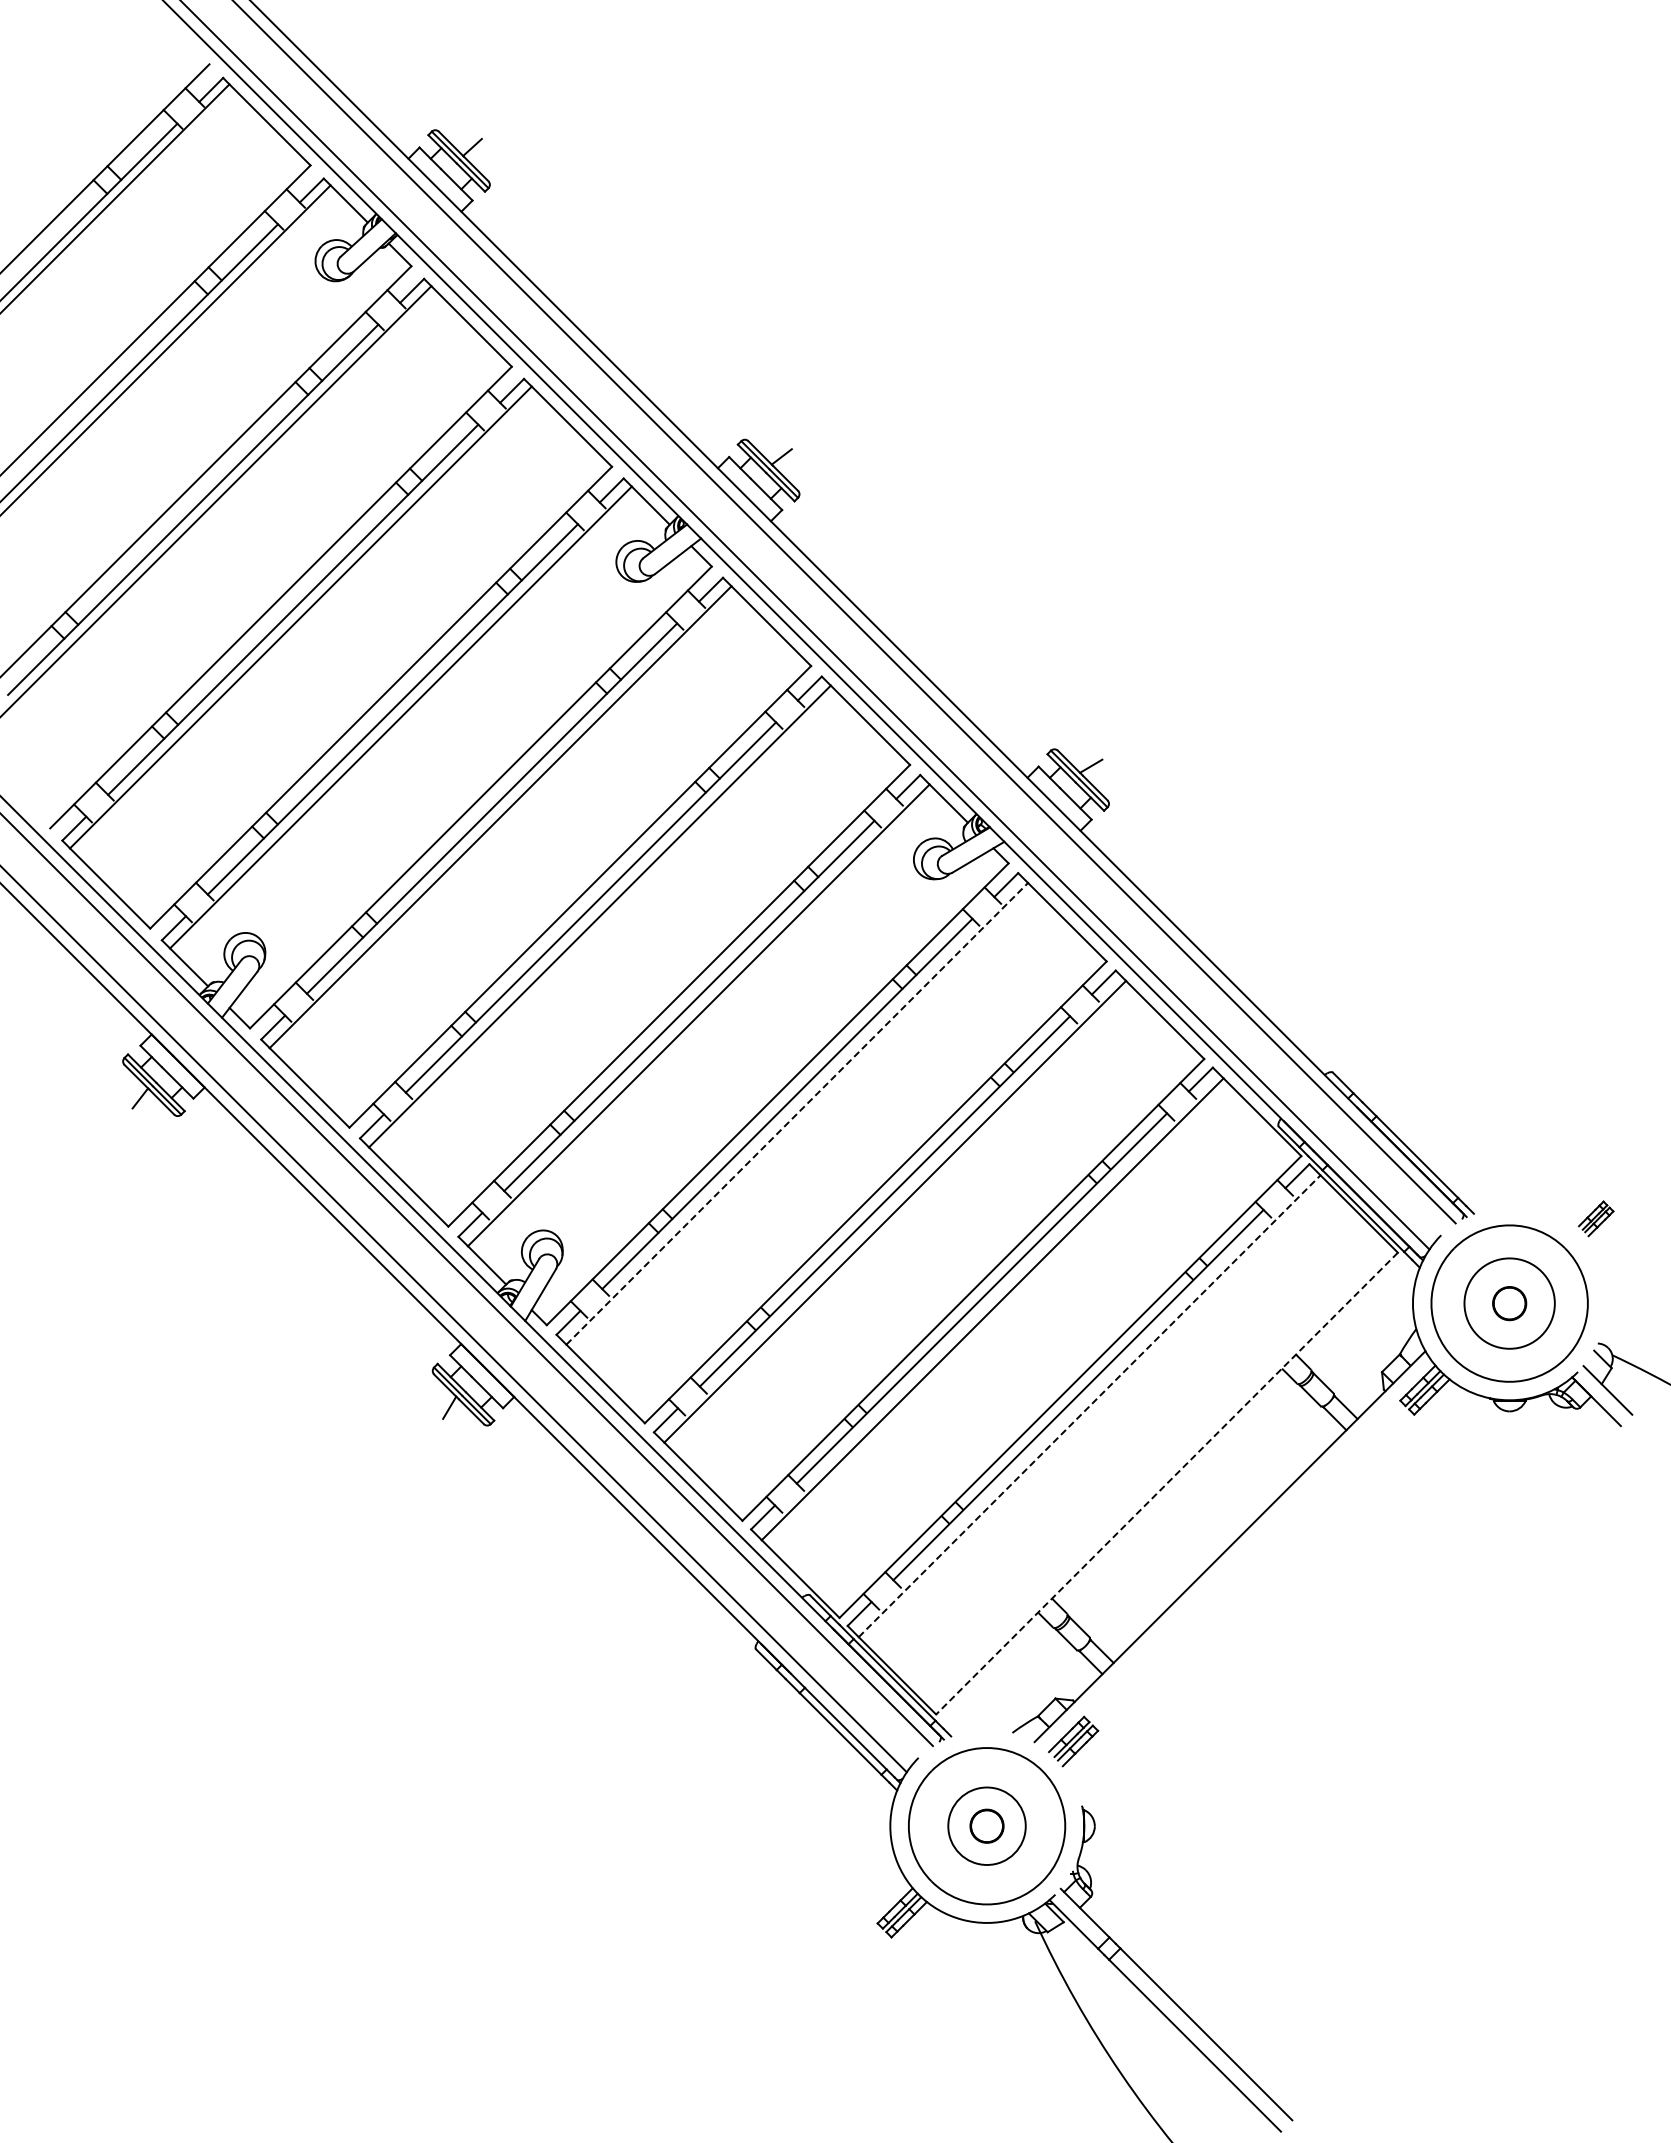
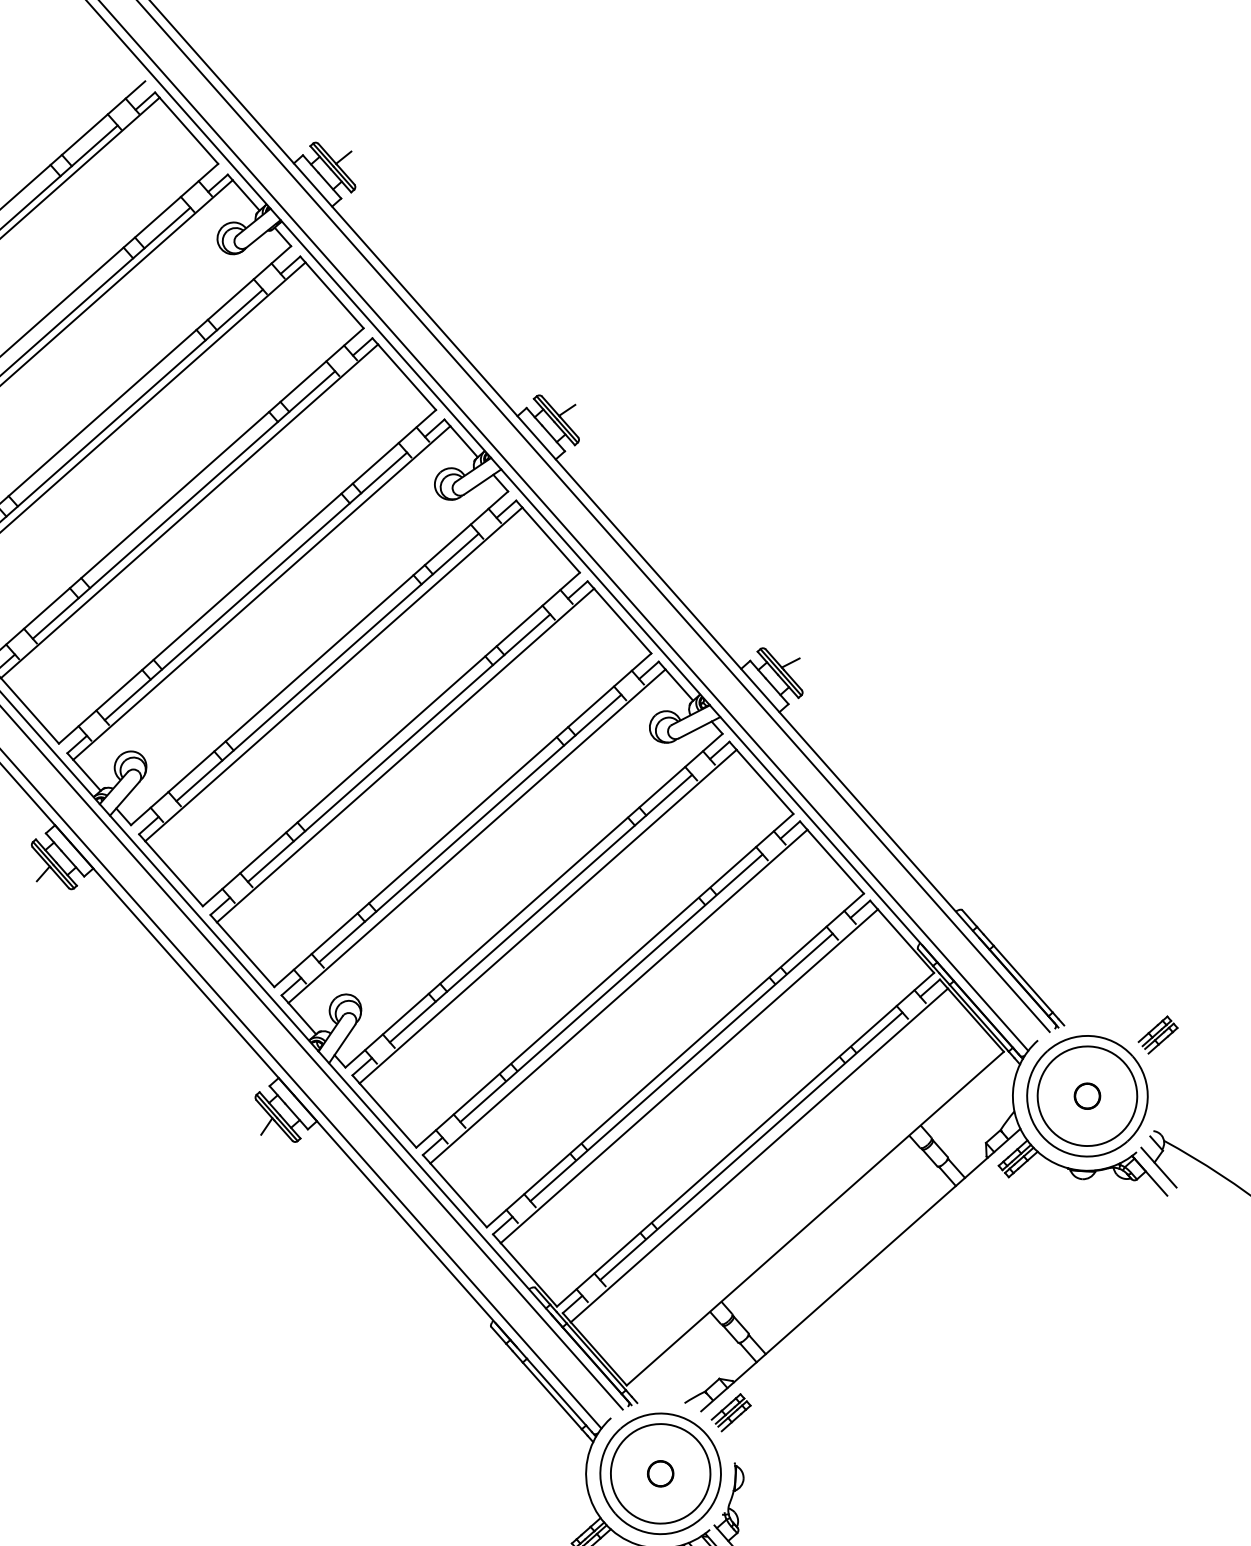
line: (797, 1113) -> (548, 916), dashed -> solid
part: (1595, 1218) -> (1157, 1034), size x1.43
circle: (1509, 1303) -> (1087, 1096), size x1.43
line: (1089, 1406) -> (759, 1155), dashed -> solid
line: (1167, 1483) -> (815, 1218), dashed -> solid
circle: (986, 1825) -> (660, 1473), size x1.67

